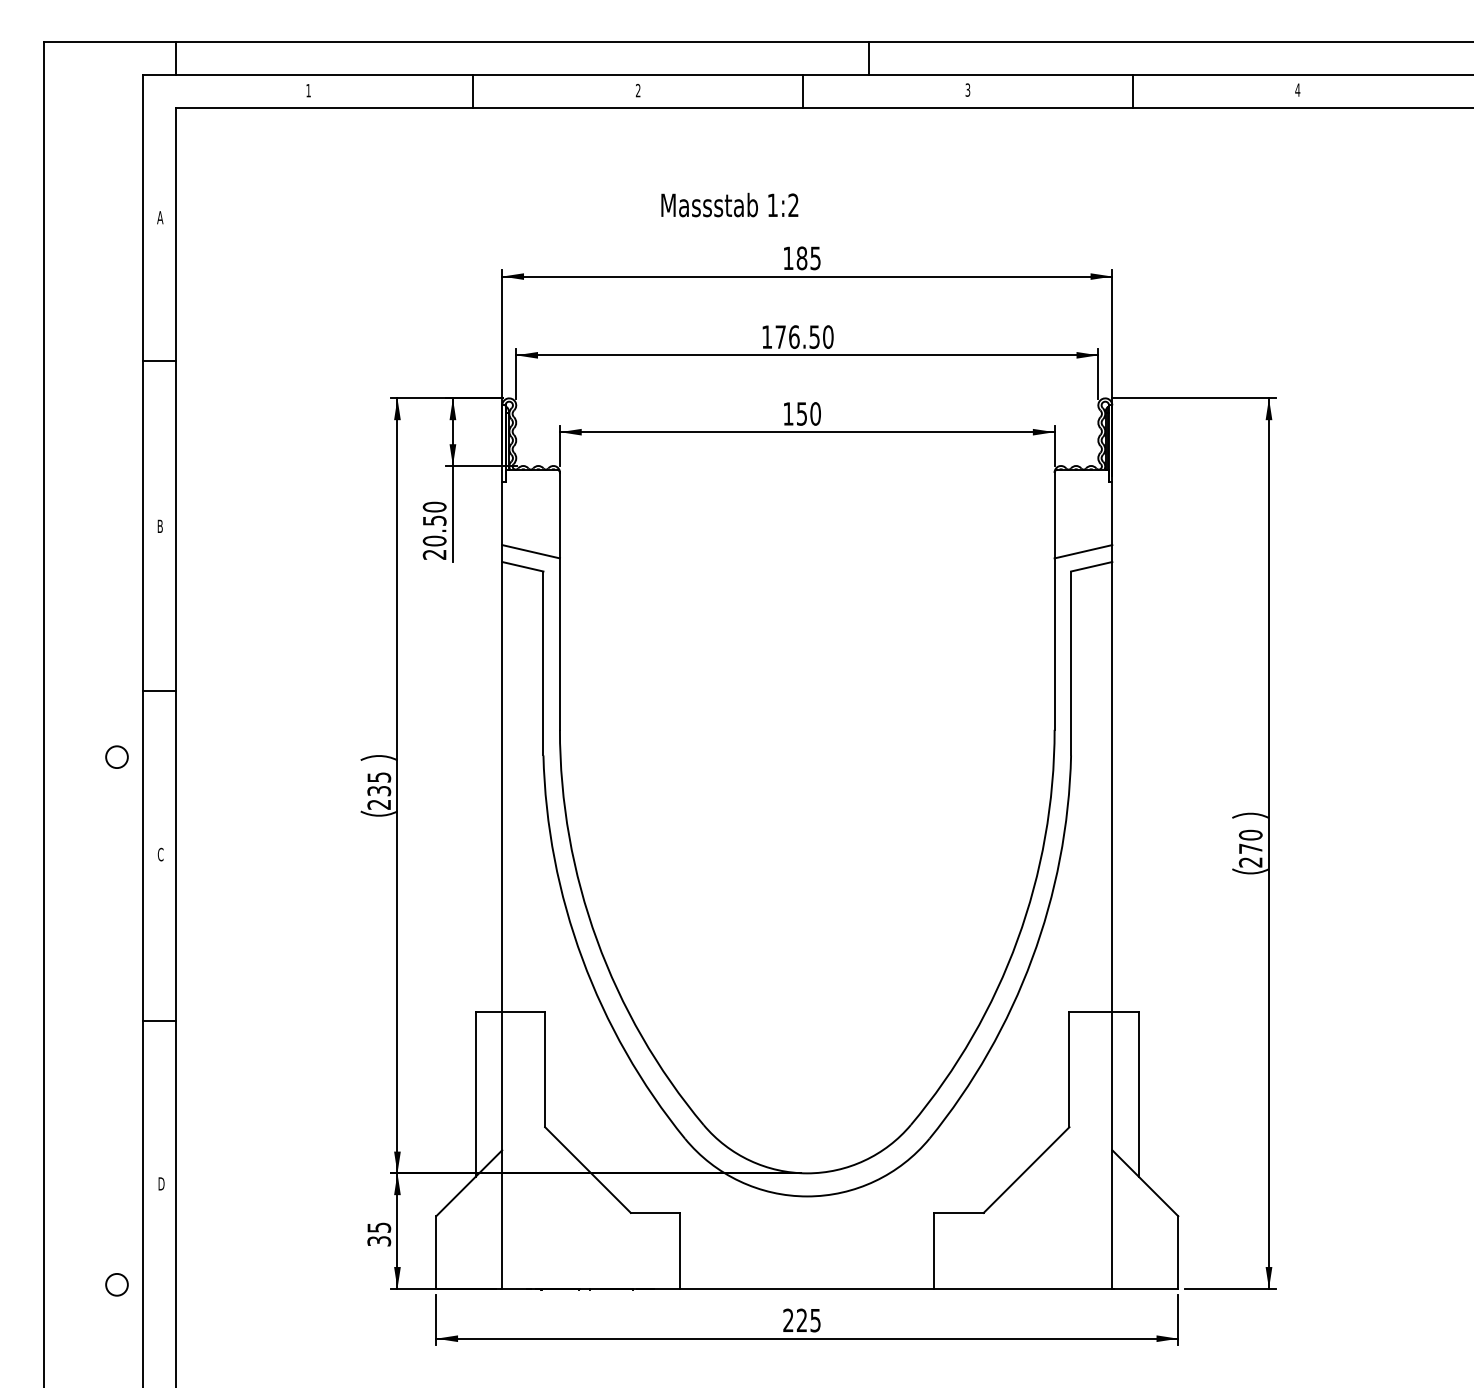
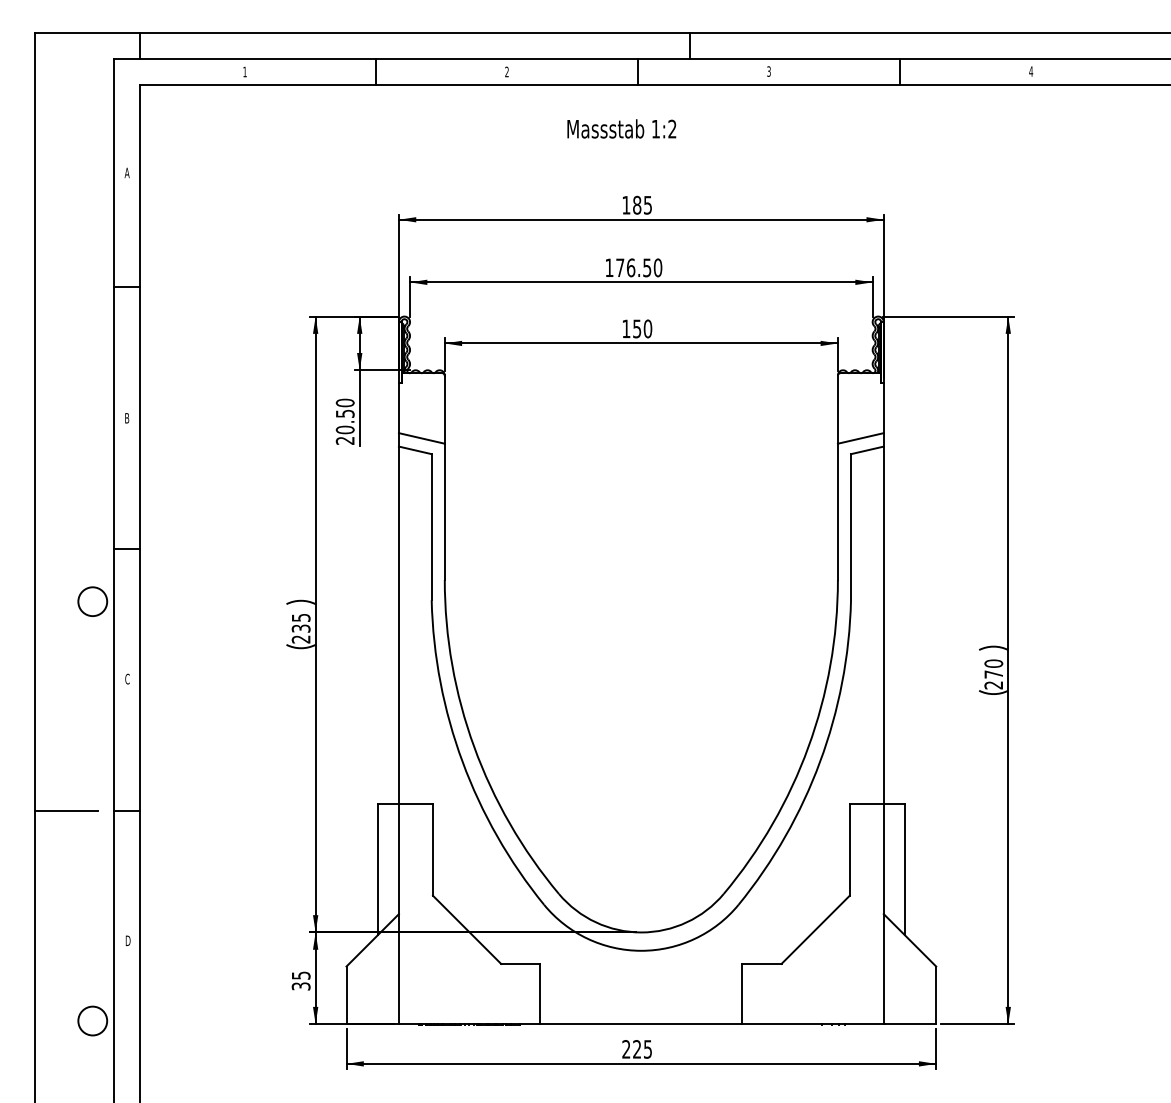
text: (729, 204) -> (621, 128), moved
circle: (116, 756) -> (92, 601), size x1.67
line: (83, 1021) -> (66, 811), added
circle: (116, 1284) -> (92, 1020), size x1.67

